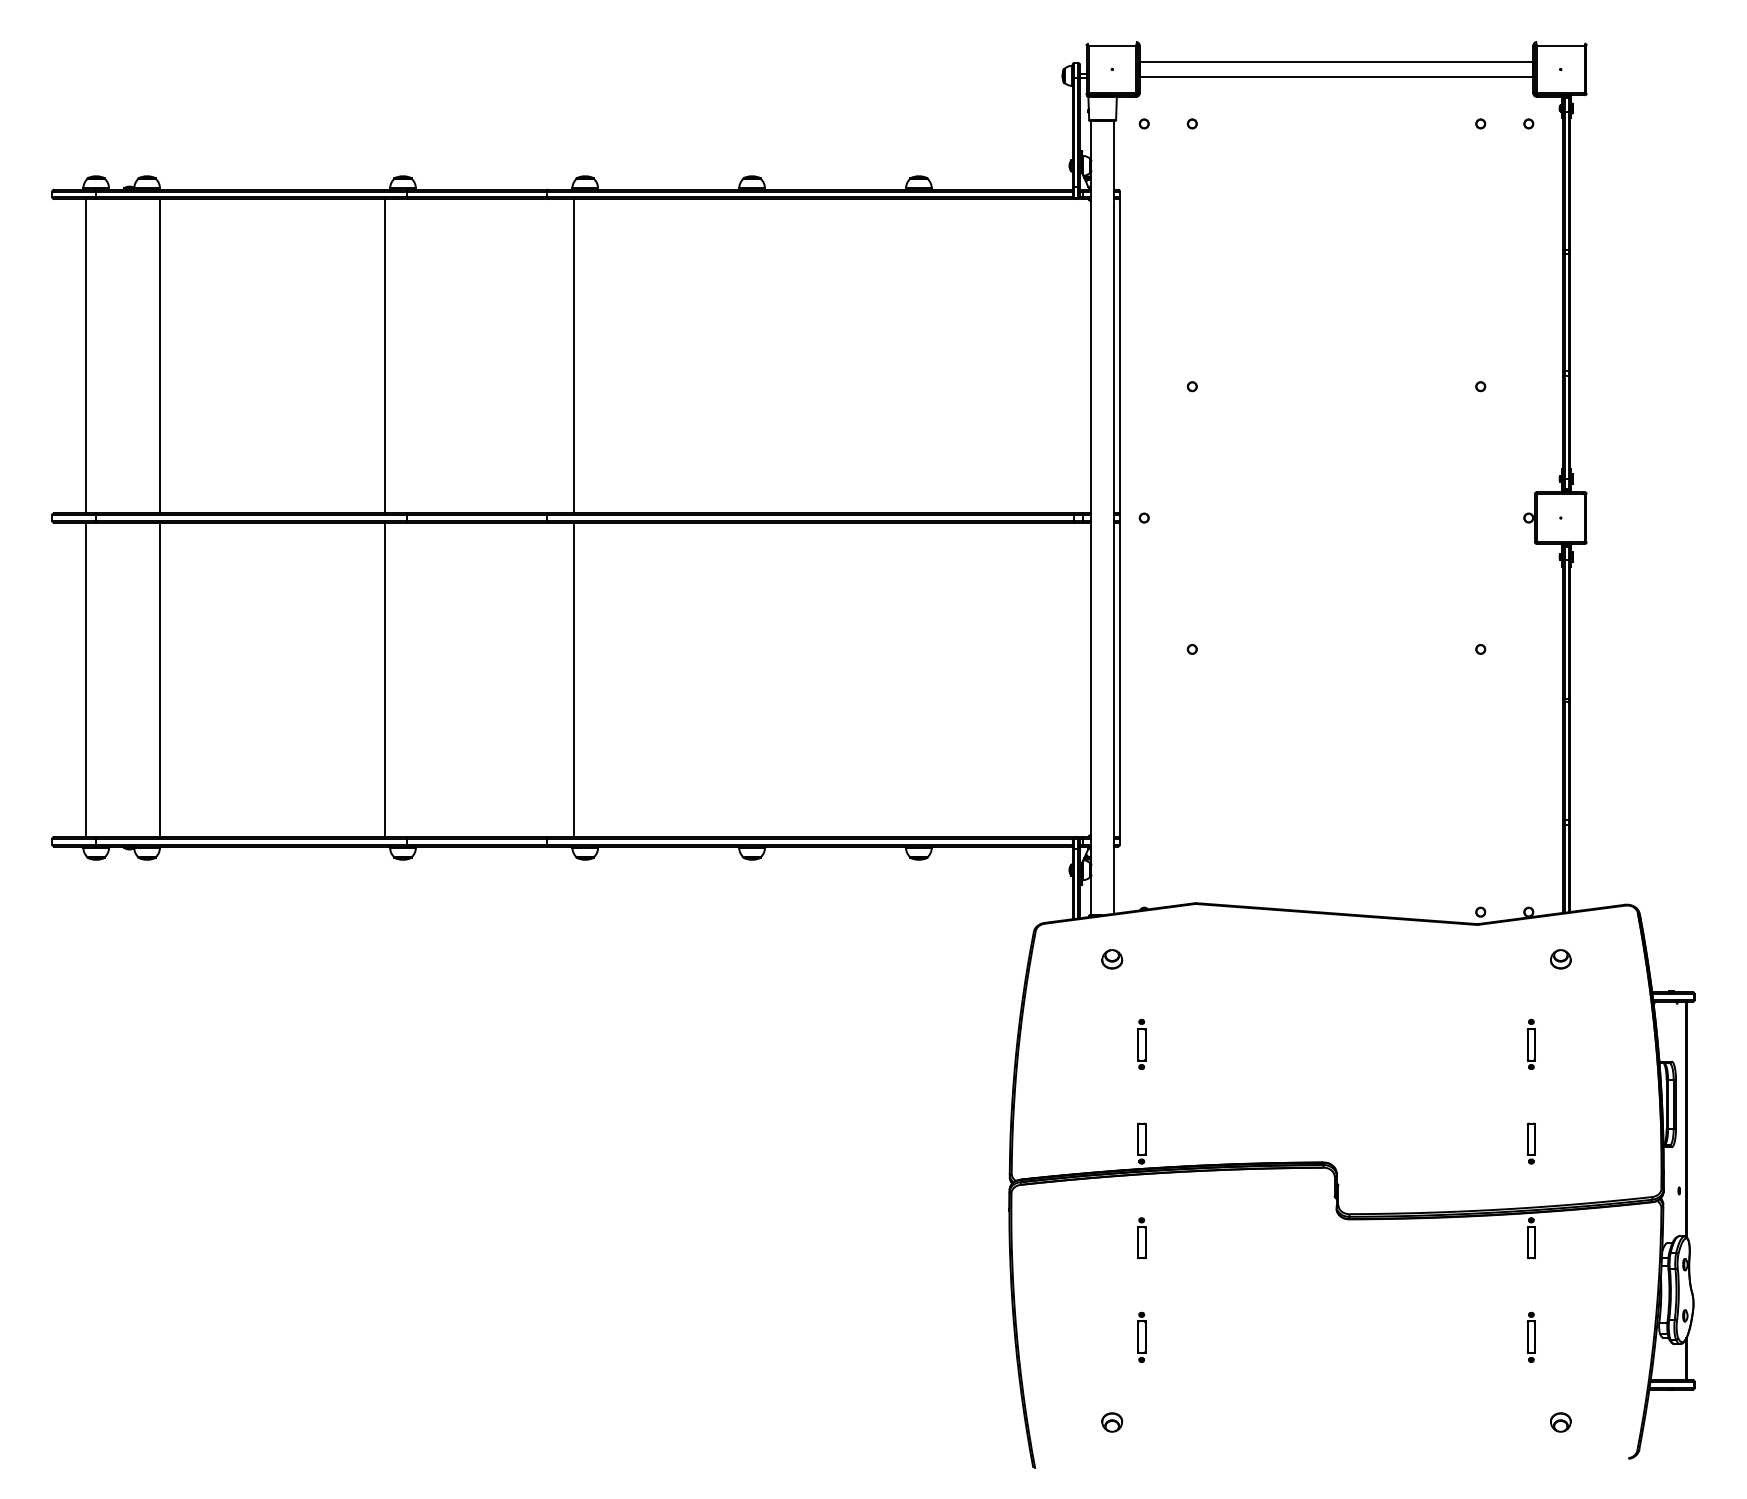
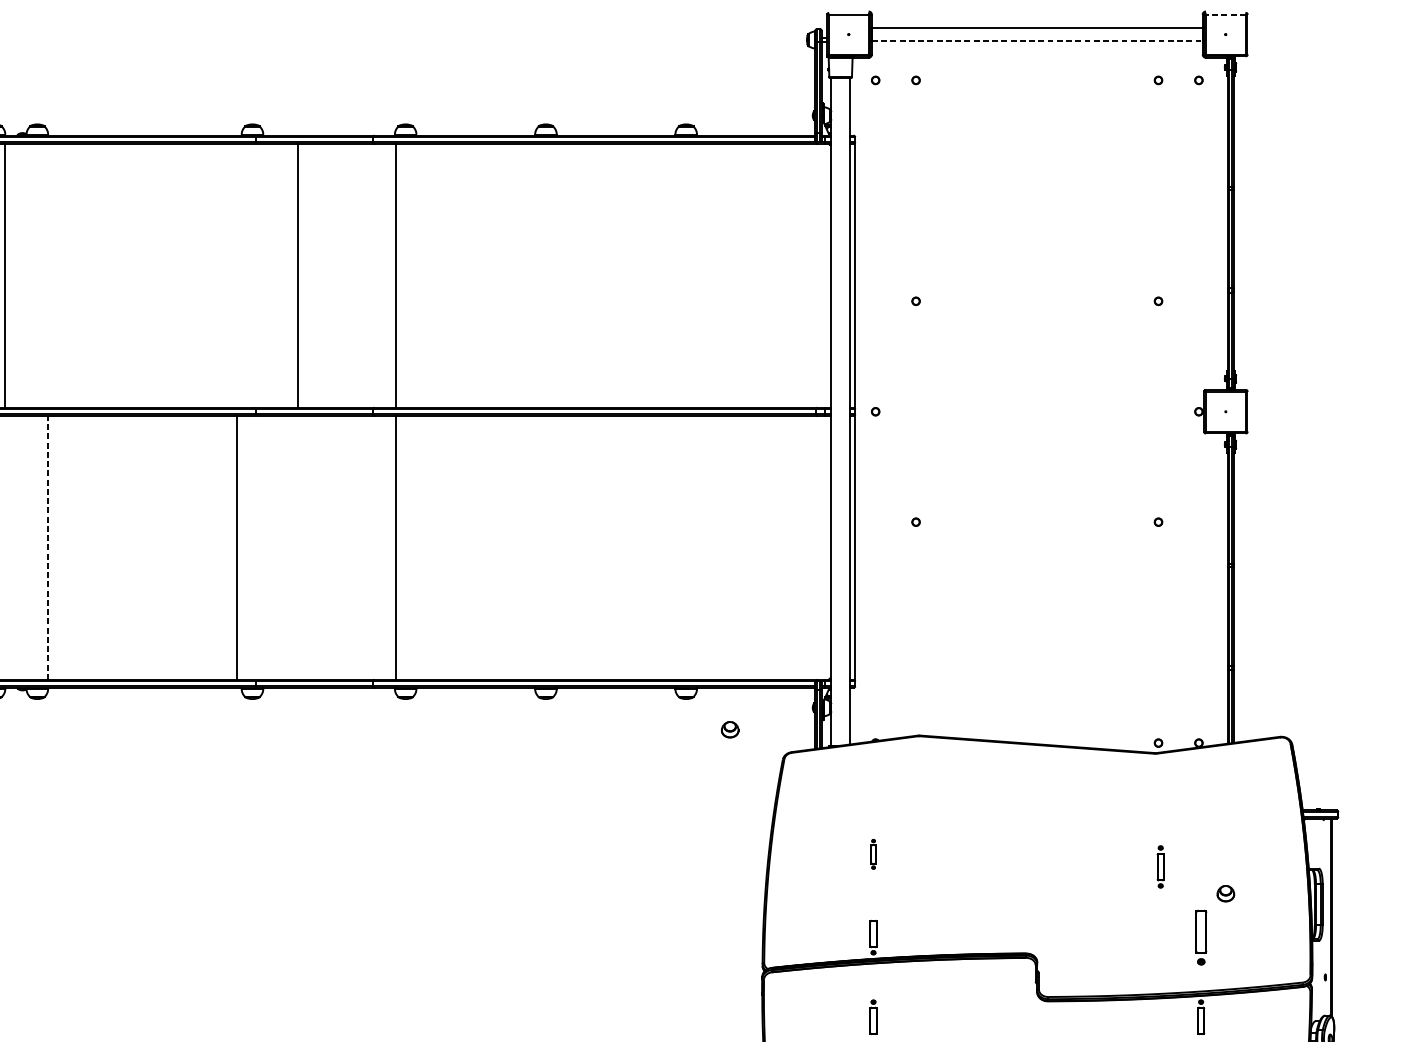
line: (1560, 45) -> (1225, 14), solid -> dashed
line: (1336, 77) -> (1037, 41), solid -> dashed
line: (159, 356) -> (4, 275), moved
line: (385, 356) -> (298, 275), moved
line: (159, 679) -> (47, 547), solid -> dashed
part: (1112, 959) -> (730, 729), moved
part: (1560, 959) -> (1225, 893), moved
part: (1530, 1043) -> (1160, 866), moved
part: (1141, 1044) -> (873, 854), size x0.7
part: (1530, 1143) -> (1200, 937), size x1.6

